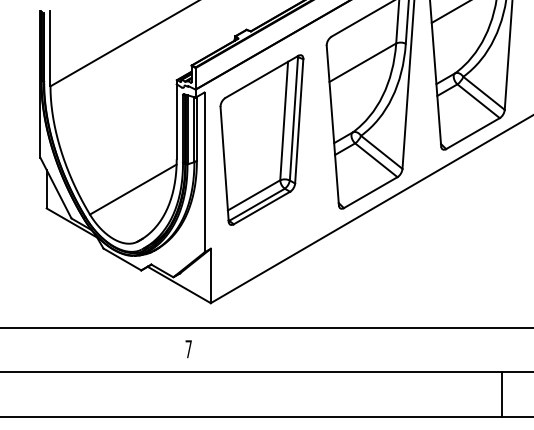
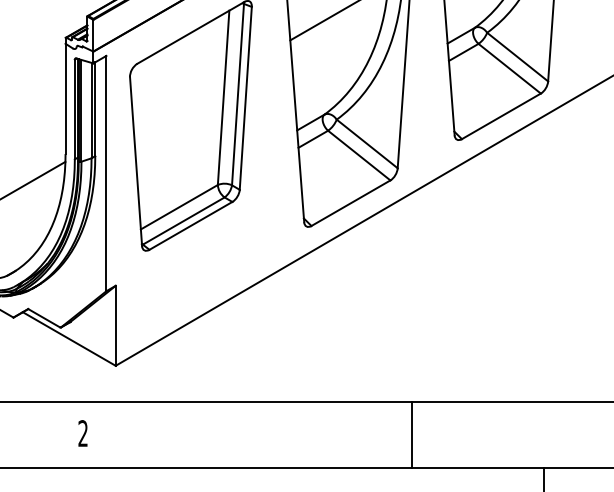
text: (188, 349) -> (82, 433), 7 -> 2
line: (412, 349) -> (412, 433), added

